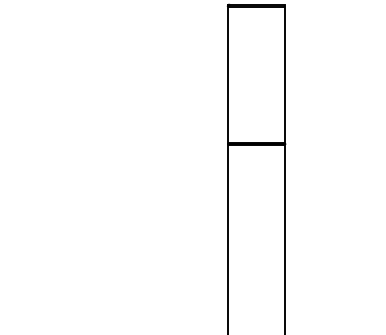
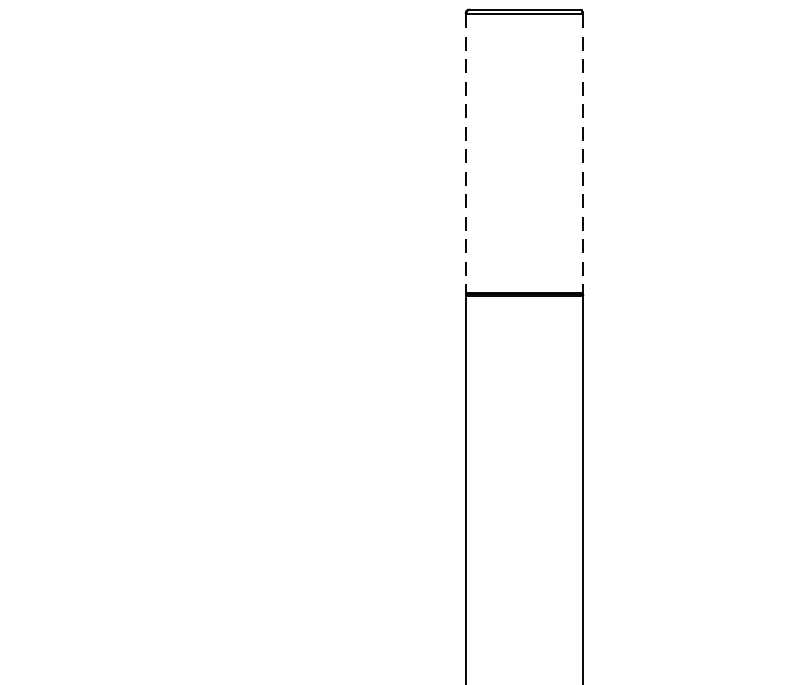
line: (227, 75) -> (465, 154), solid -> dashed
line: (285, 75) -> (583, 154), solid -> dashed

